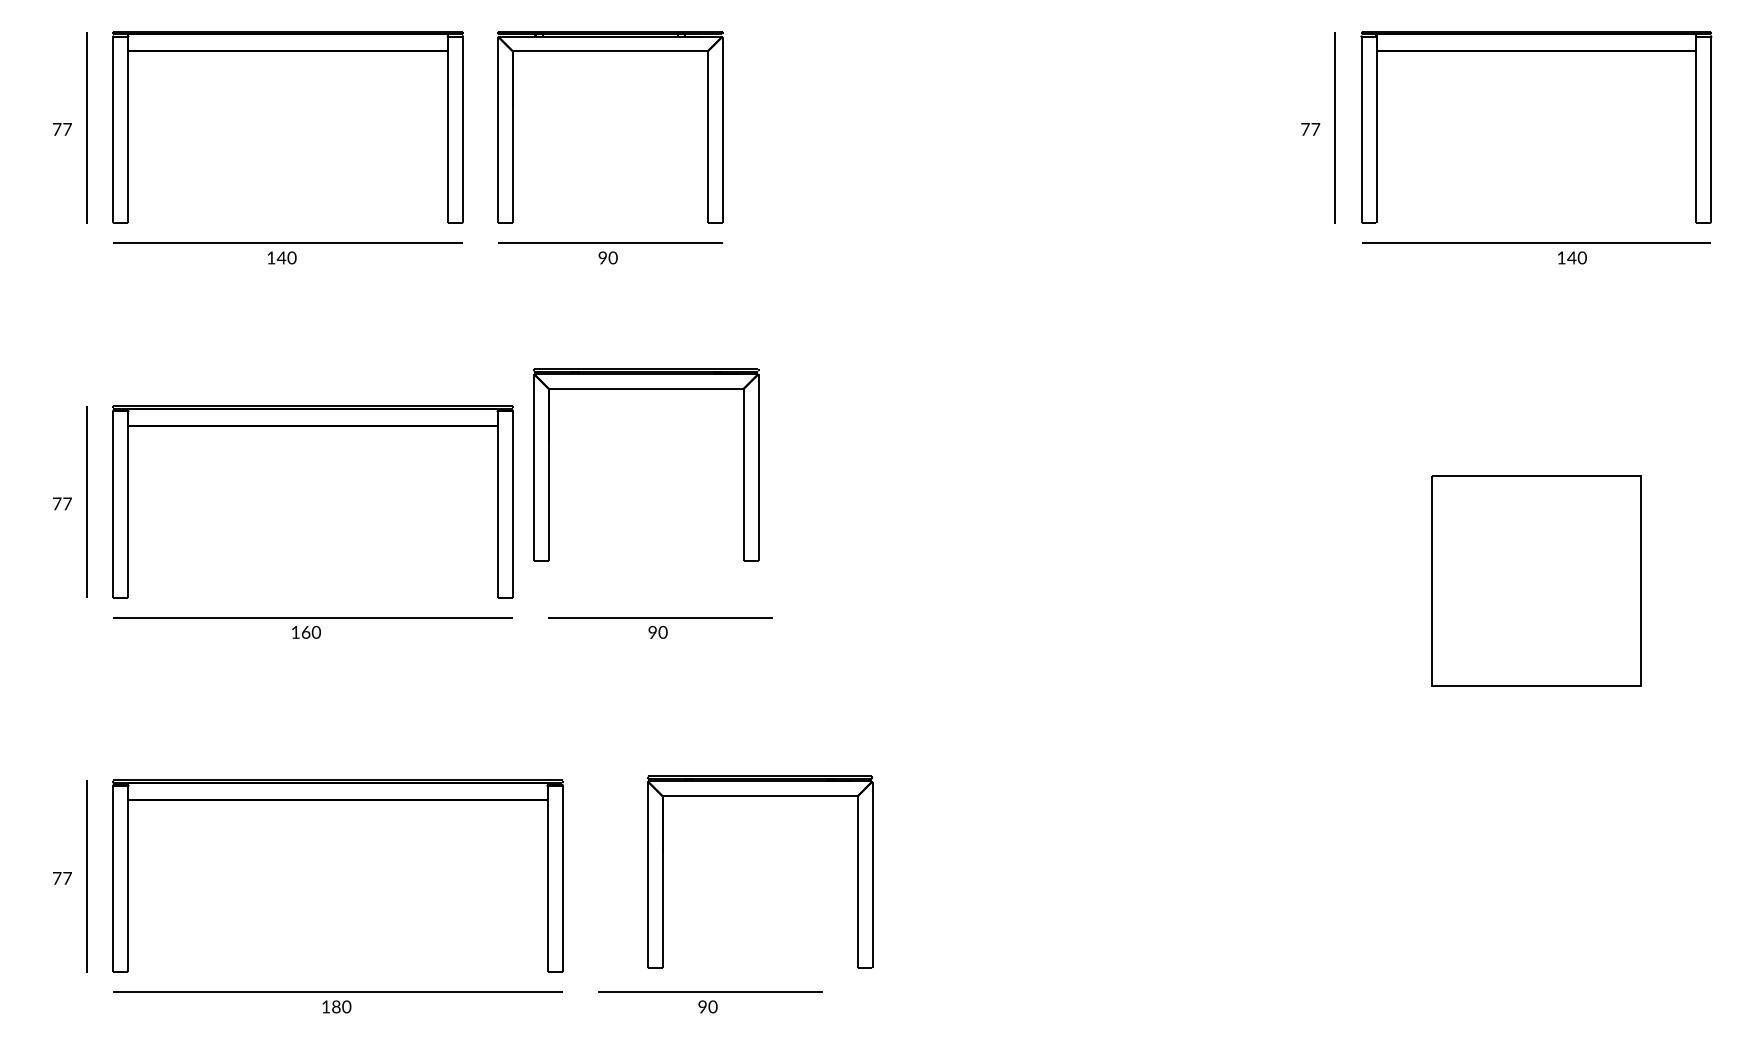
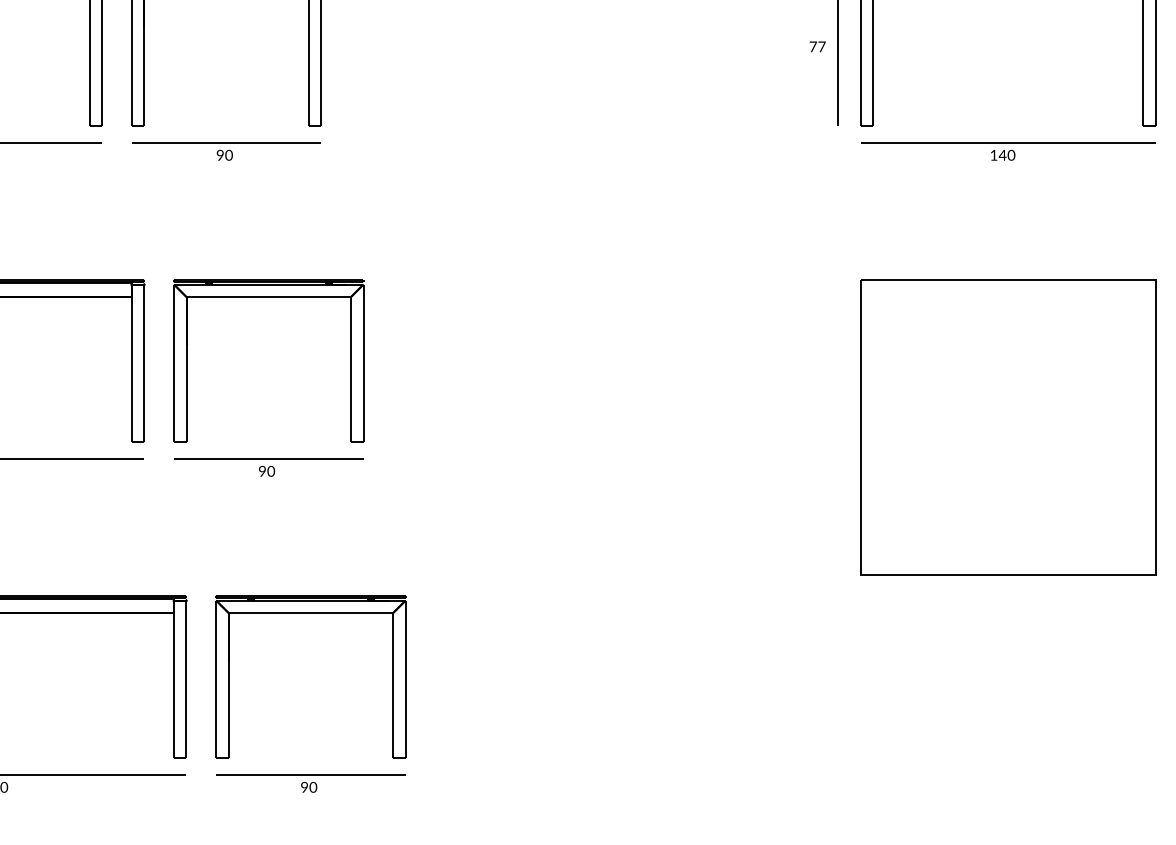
text: (1572, 257) -> (1003, 154), moved
part: (646, 389) -> (269, 297), moved
part: (1536, 580) -> (1008, 427), size x1.67
part: (760, 796) -> (311, 613), moved

